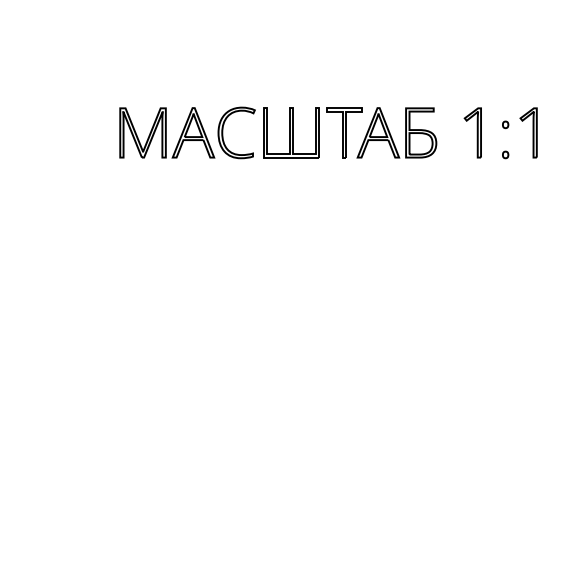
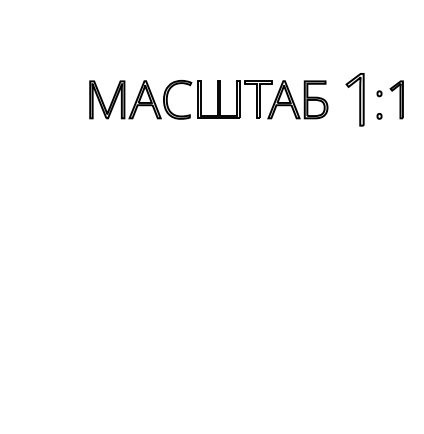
part: (472, 132) -> (354, 99), size x1.4

